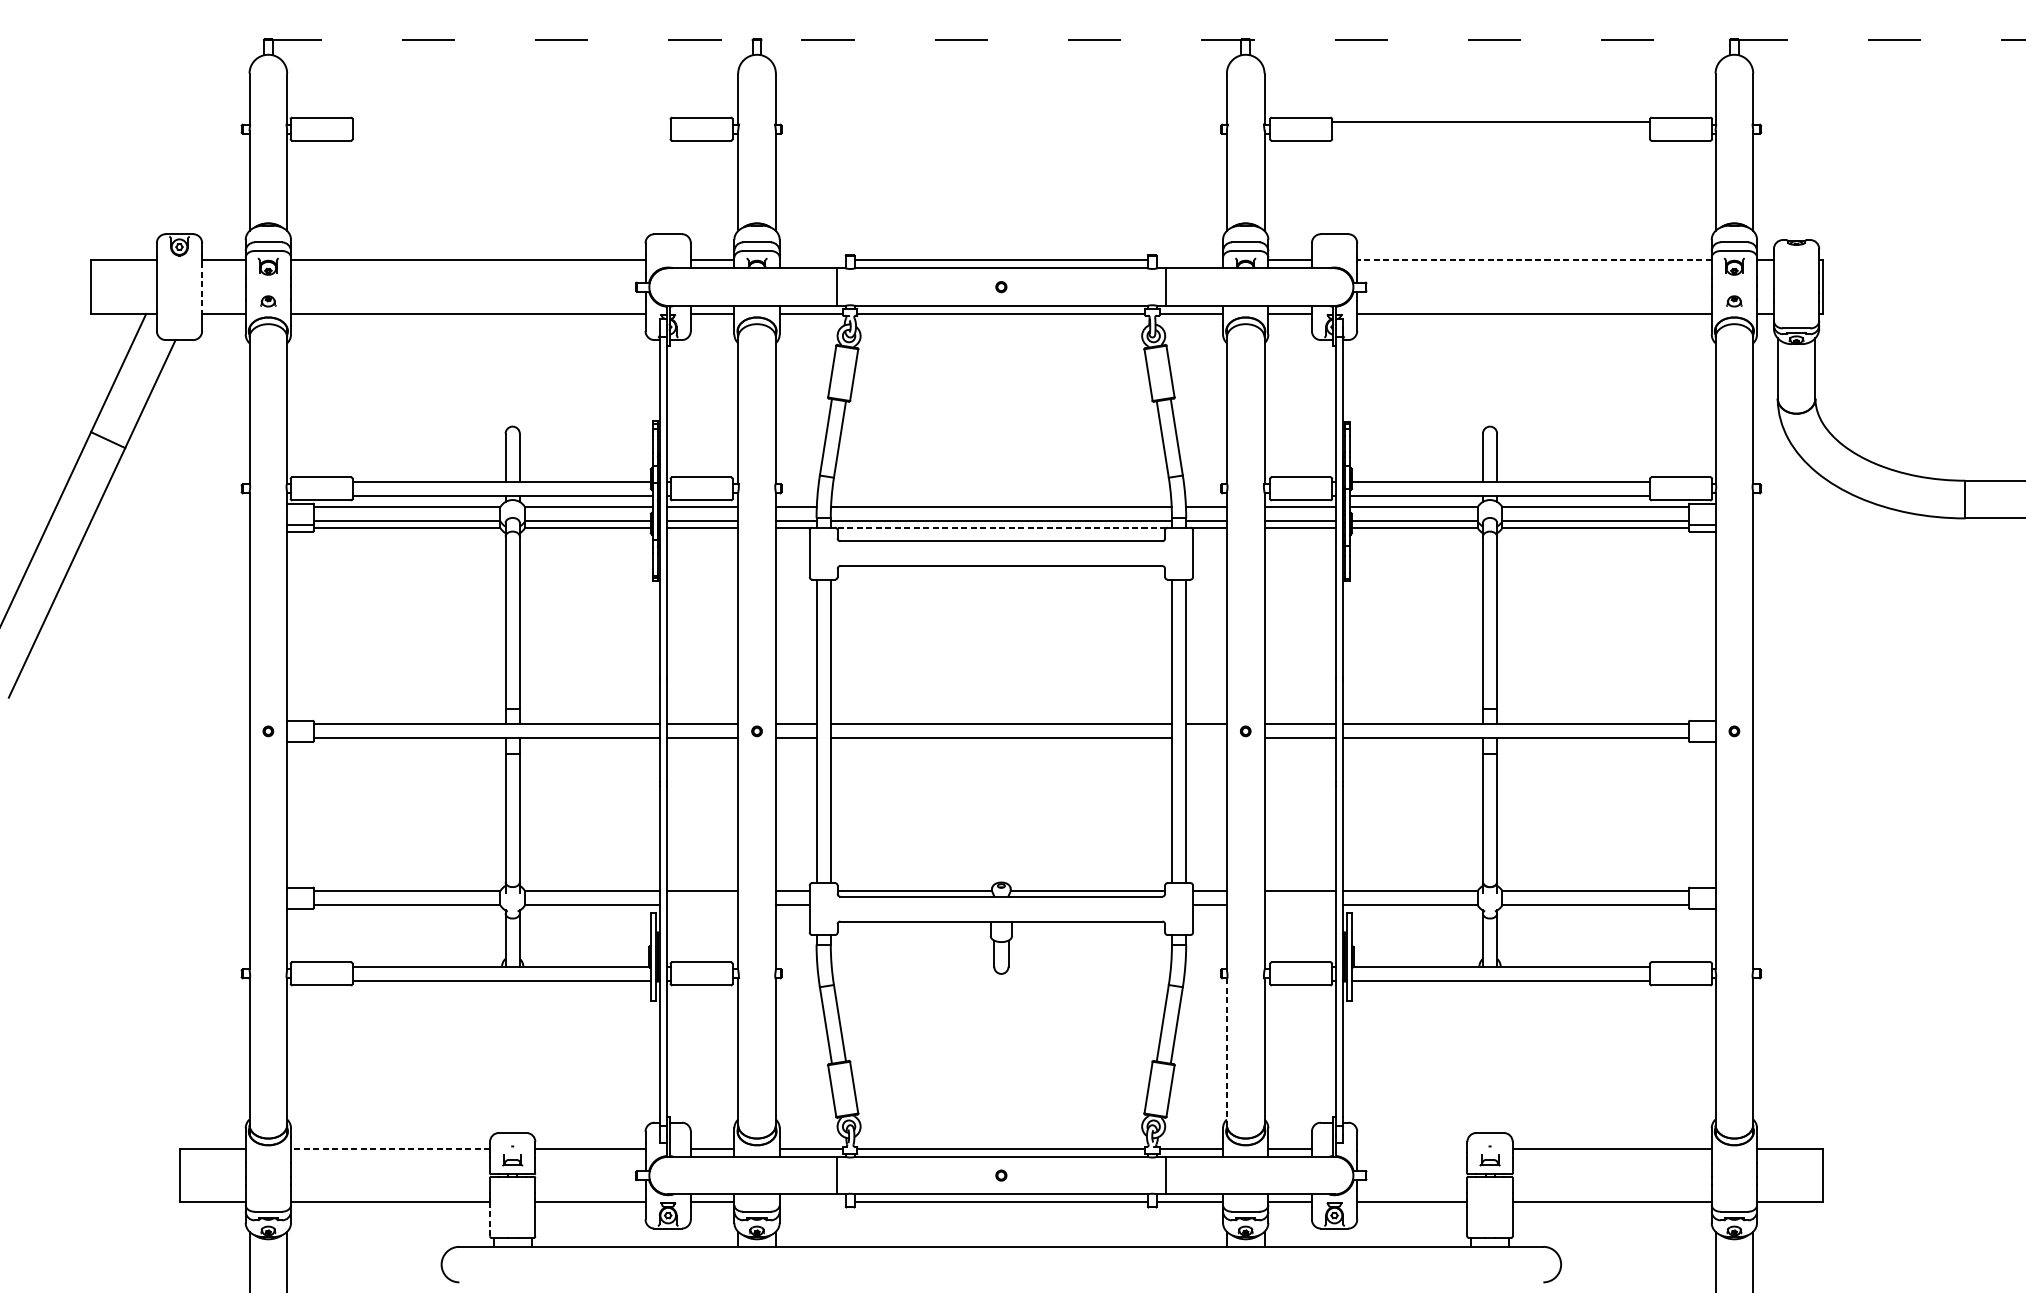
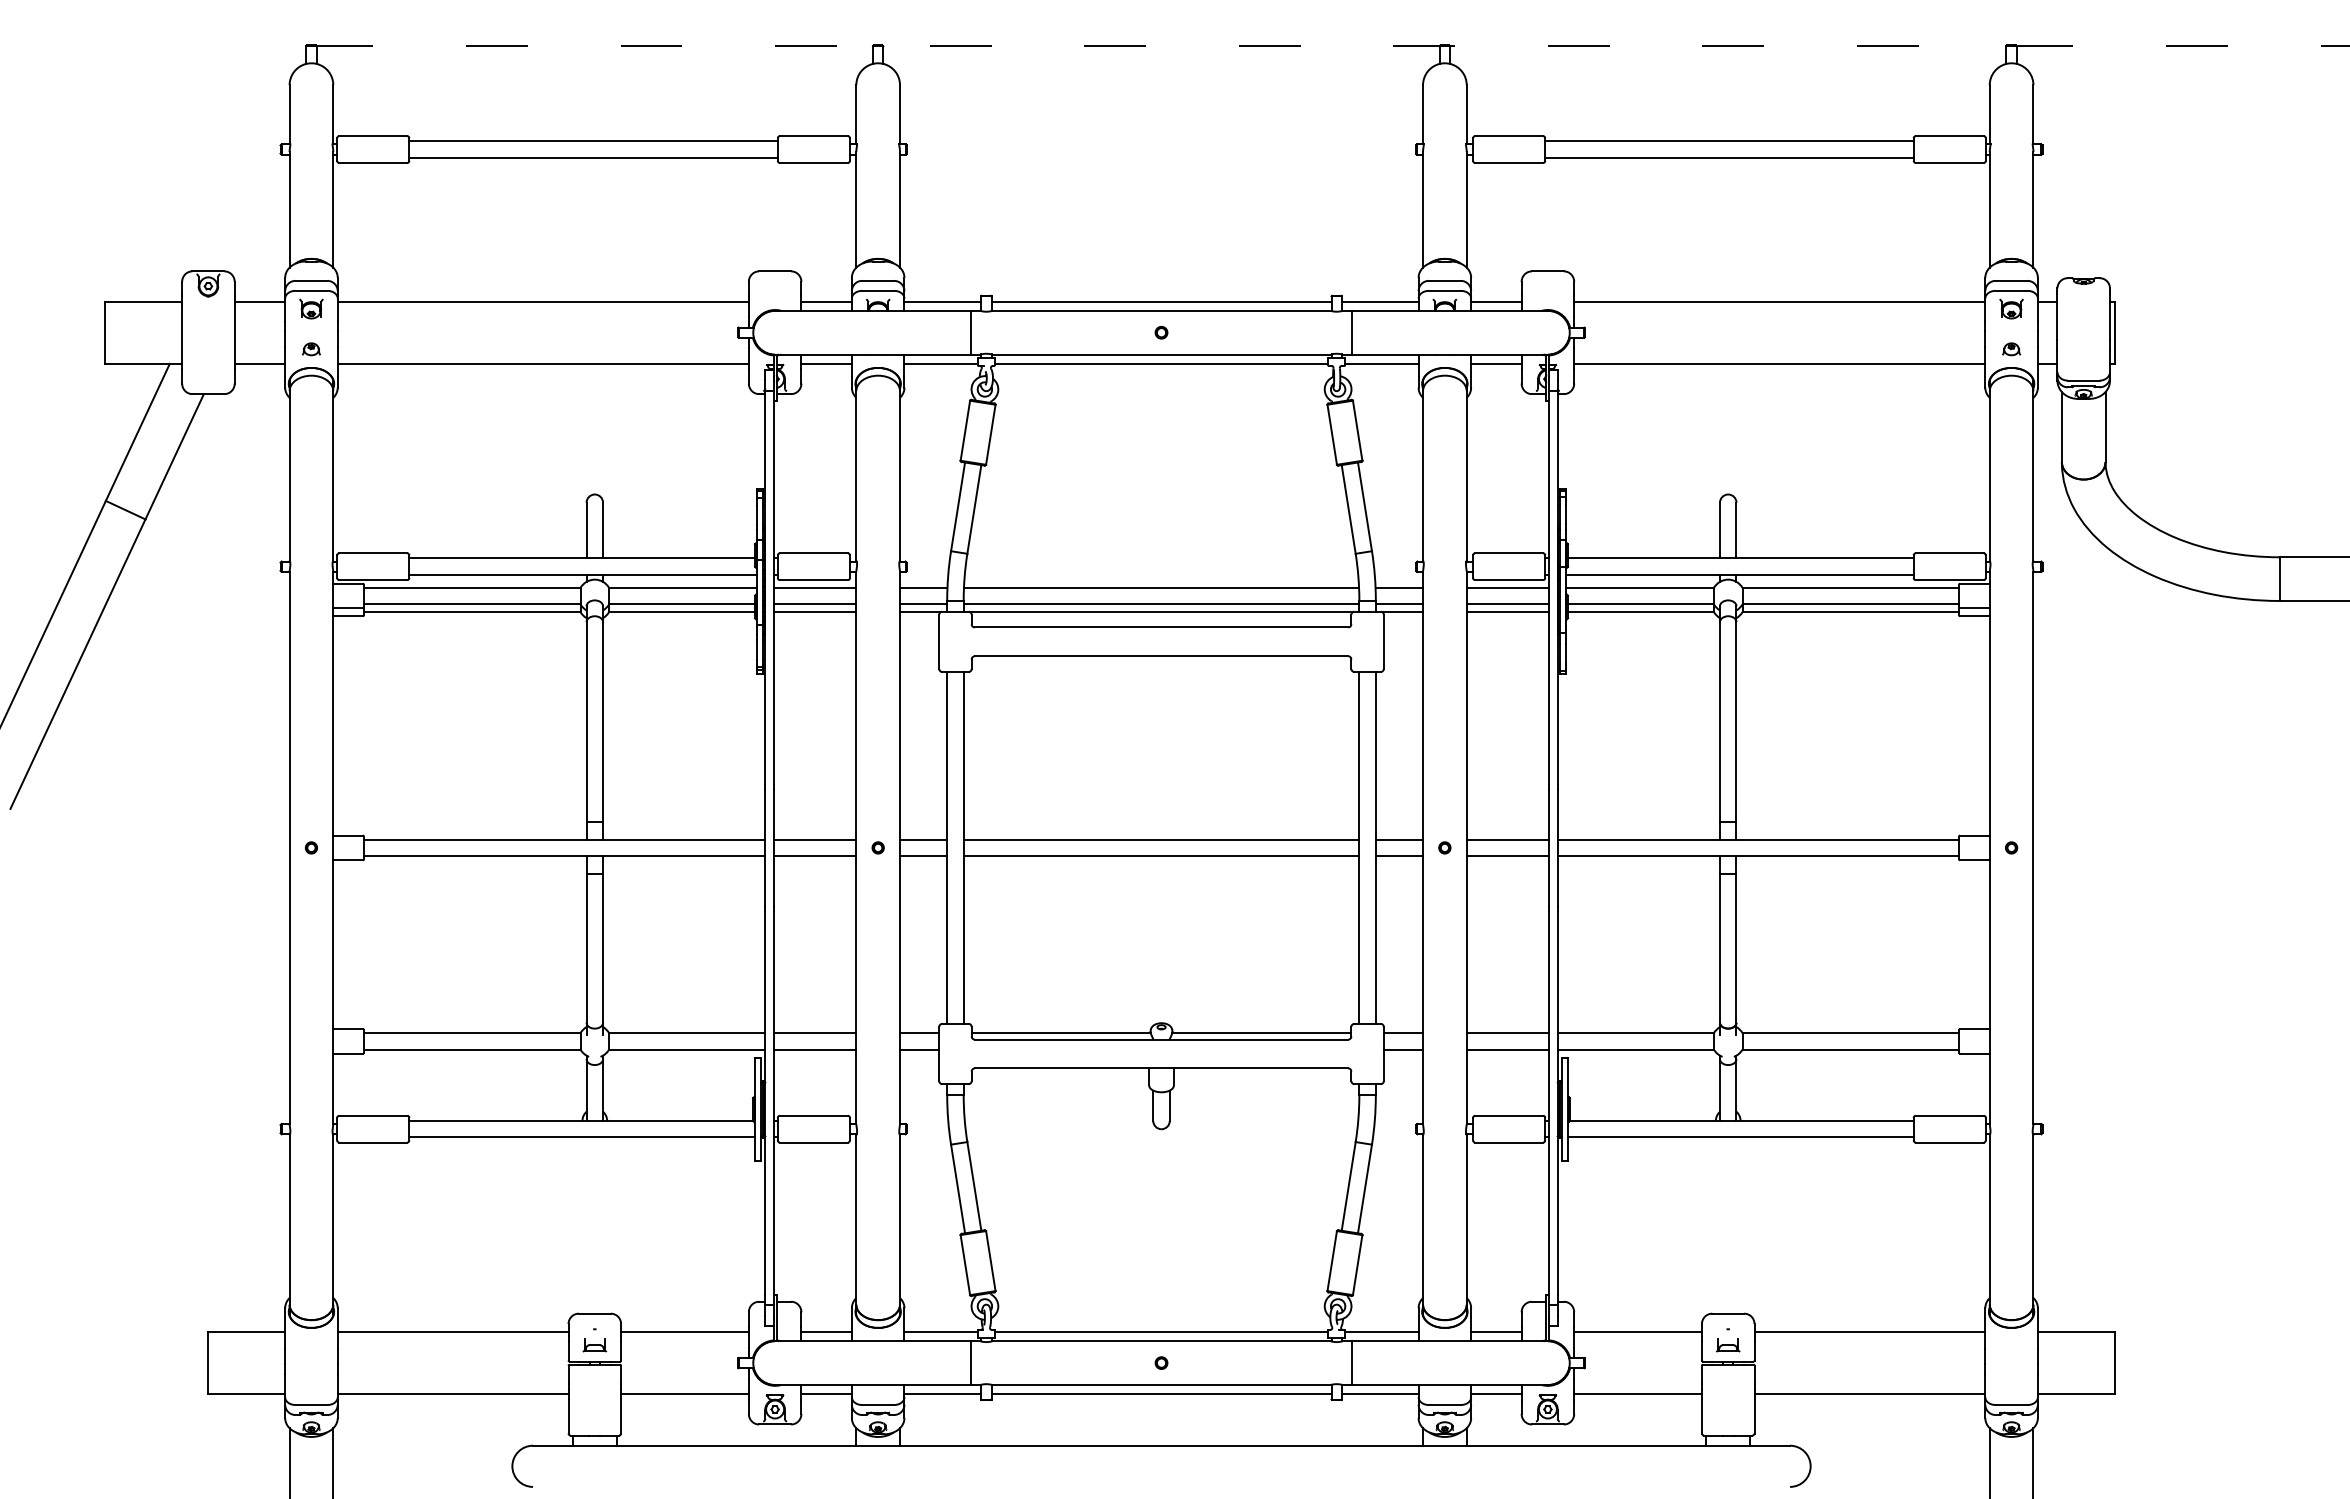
line: (511, 122) -> (593, 141), added
line: (511, 136) -> (593, 157), added
line: (1491, 136) -> (1729, 157), added
line: (812, 260) -> (942, 301), added
line: (1189, 260) -> (1379, 301), added
line: (1534, 260) -> (1779, 301), dashed -> solid
line: (202, 286) -> (234, 332), dashed -> solid
line: (1001, 528) -> (1161, 612), dashed -> solid
line: (1206, 738) -> (1399, 856), added
line: (702, 905) -> (814, 1049), added
line: (1299, 905) -> (1507, 1049), added
line: (1227, 1052) -> (1423, 1220), dashed -> solid
line: (389, 1149) -> (452, 1332), dashed -> solid
line: (1411, 1149) -> (1637, 1332), added
line: (812, 1202) -> (942, 1394), added
line: (490, 1220) -> (568, 1415), dashed -> solid

